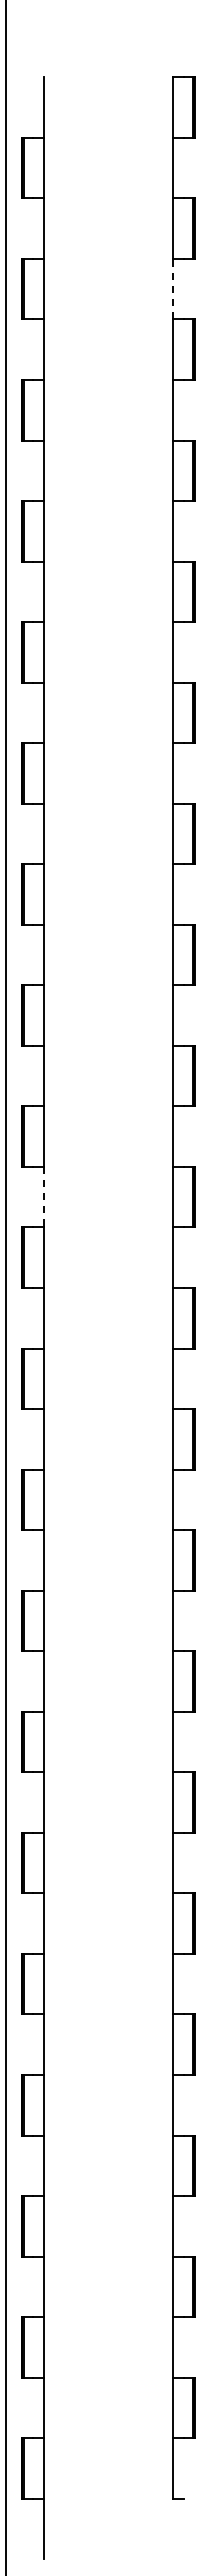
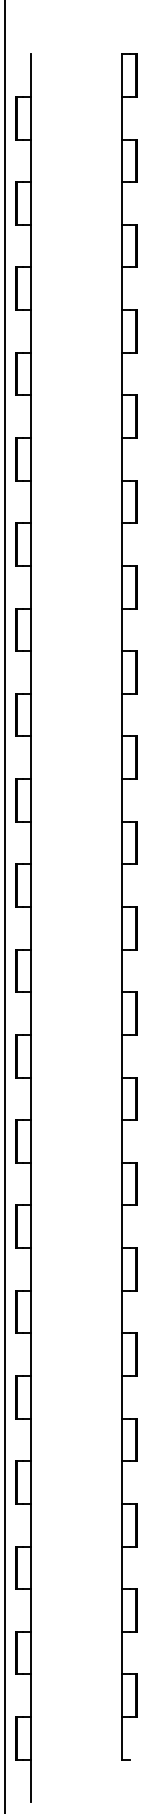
line: (173, 288) -> (122, 203), dashed -> solid
line: (43, 1197) -> (30, 843), dashed -> solid

